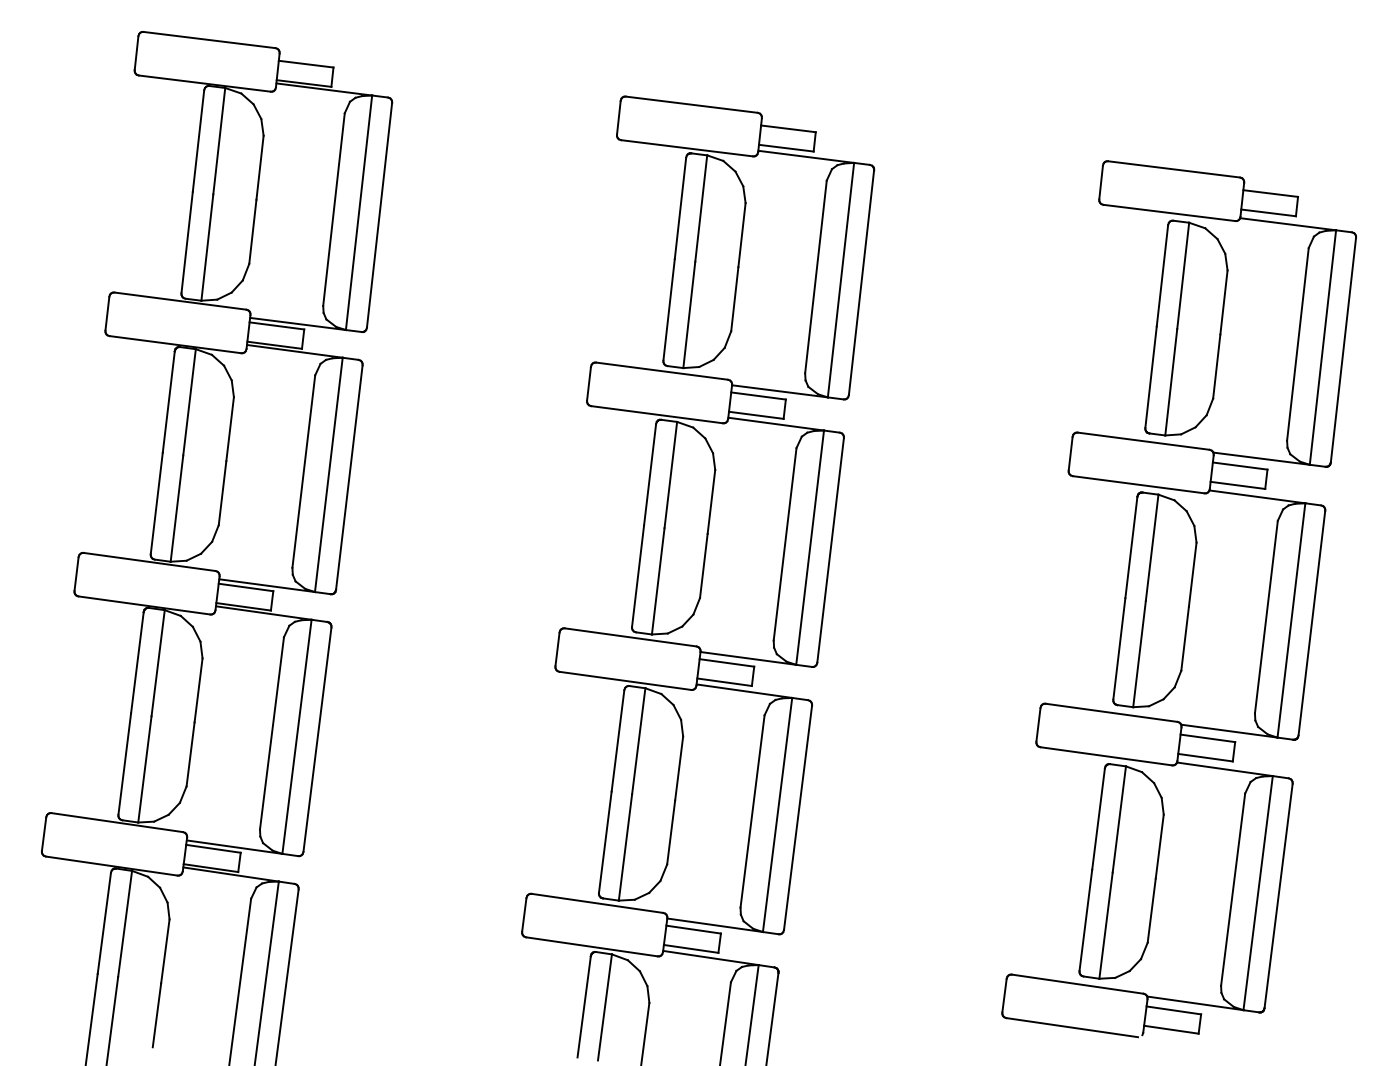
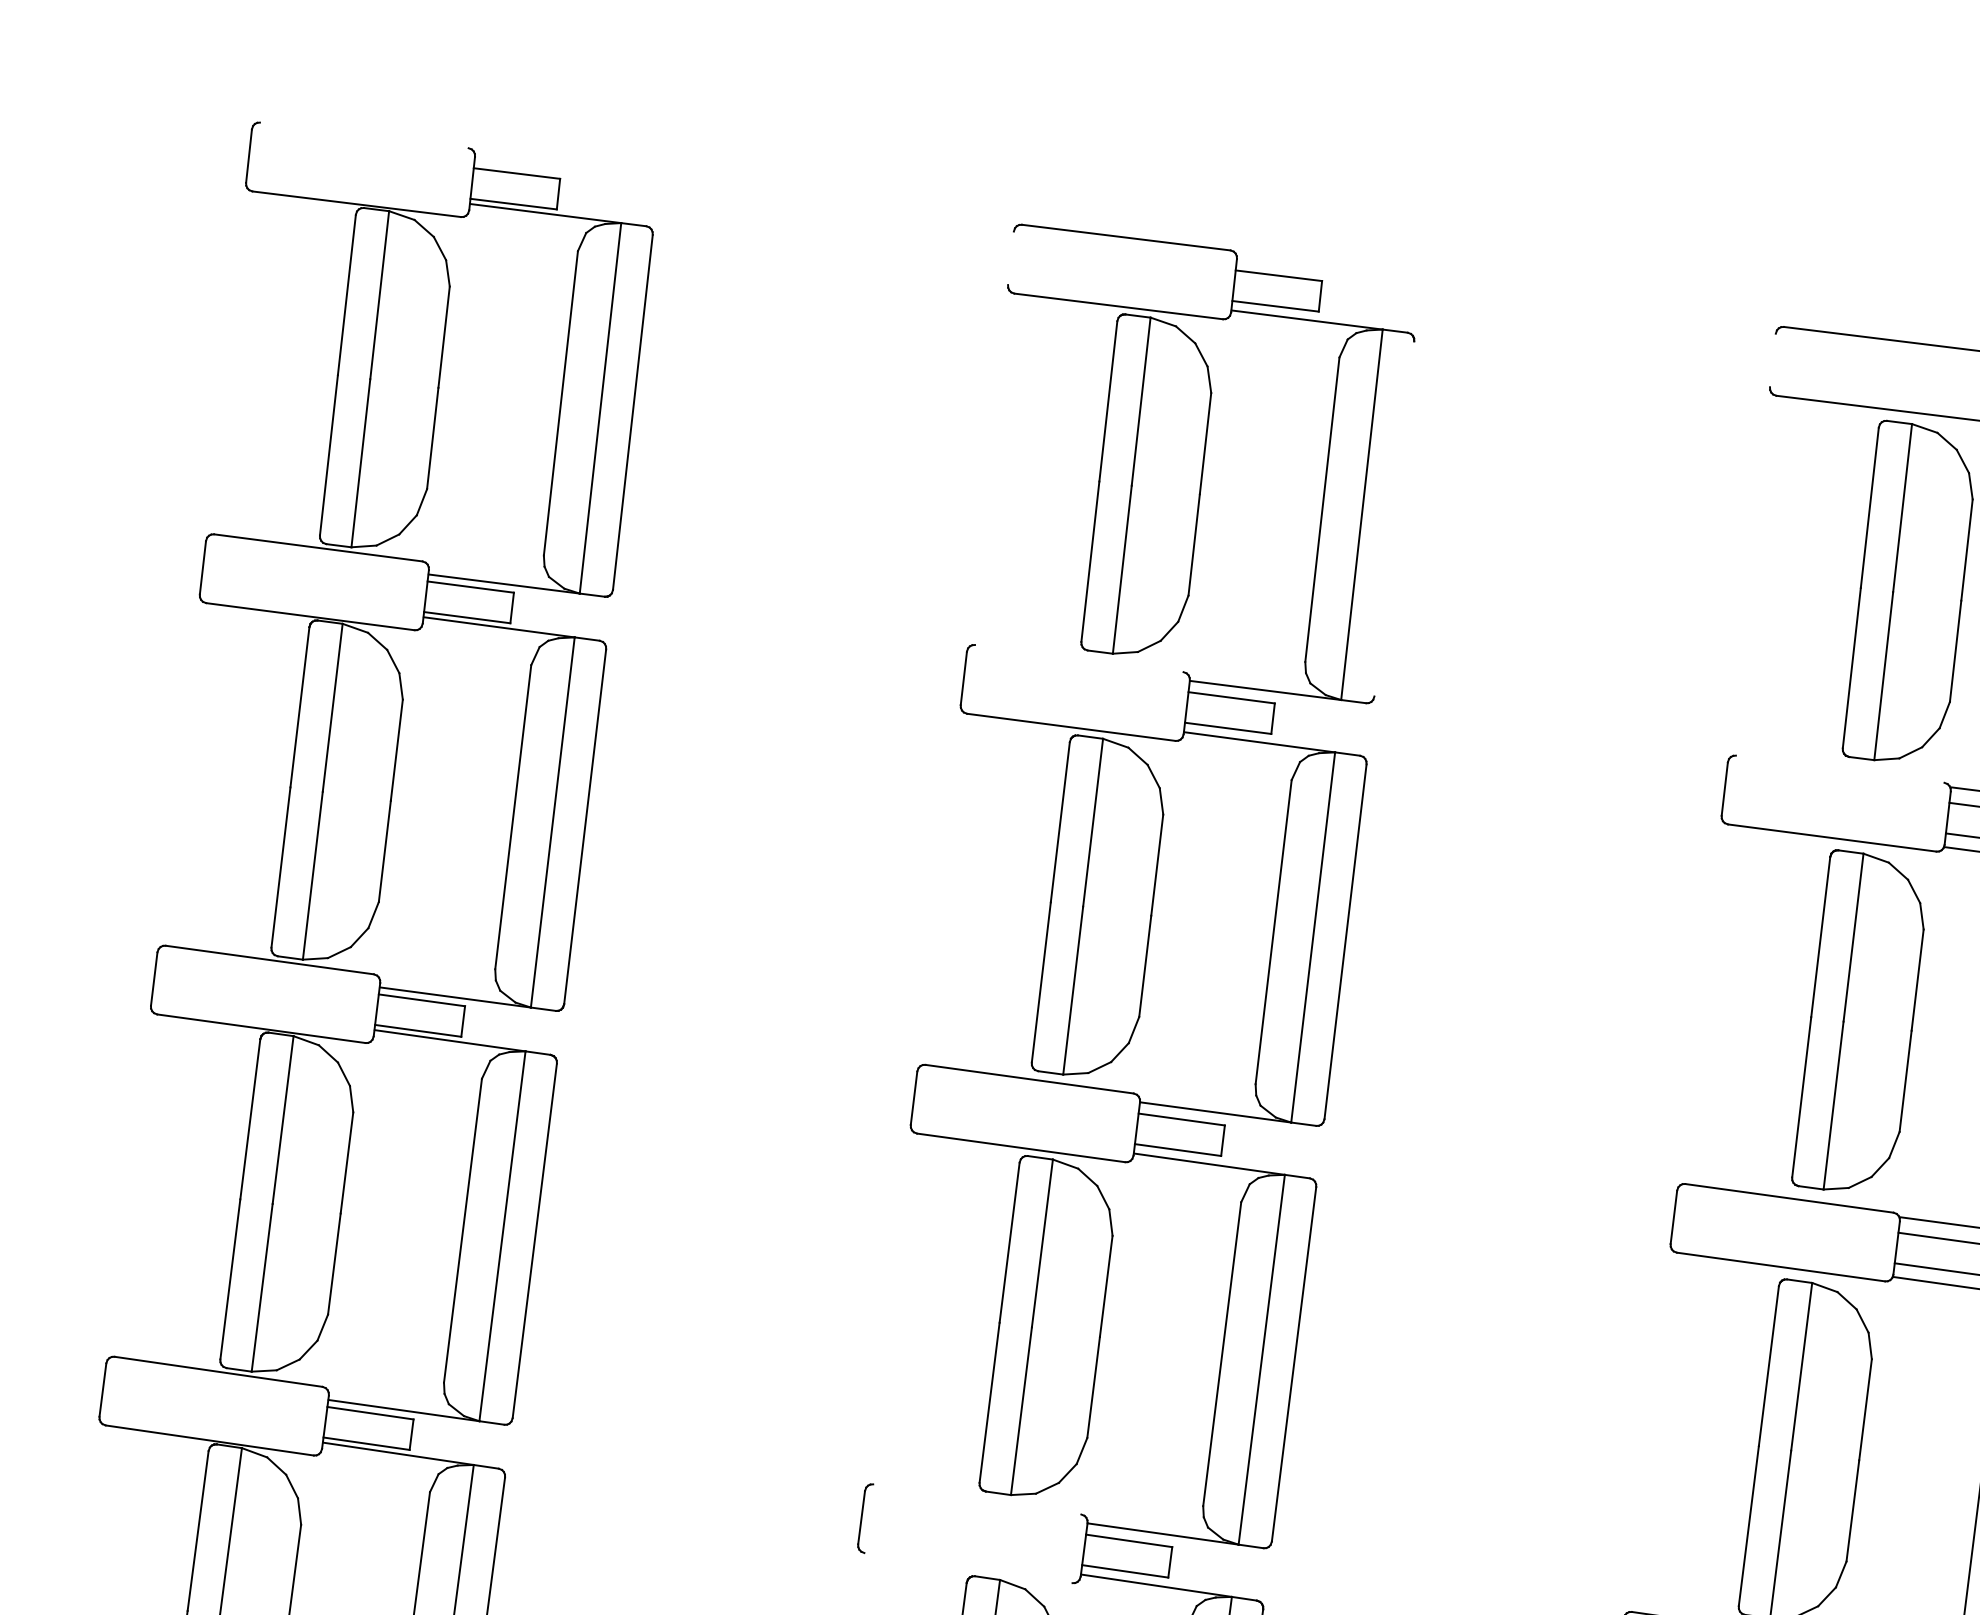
line: (209, 39) -> (364, 134), removed
line: (618, 117) -> (1010, 257), removed
line: (1100, 182) -> (1771, 360), removed
line: (861, 282) -> (1394, 518), removed
line: (662, 370) -> (1079, 657), removed
line: (1143, 440) -> (1839, 768), removed
line: (597, 902) -> (977, 1498), removed
line: (591, 946) -> (967, 1567), removed

